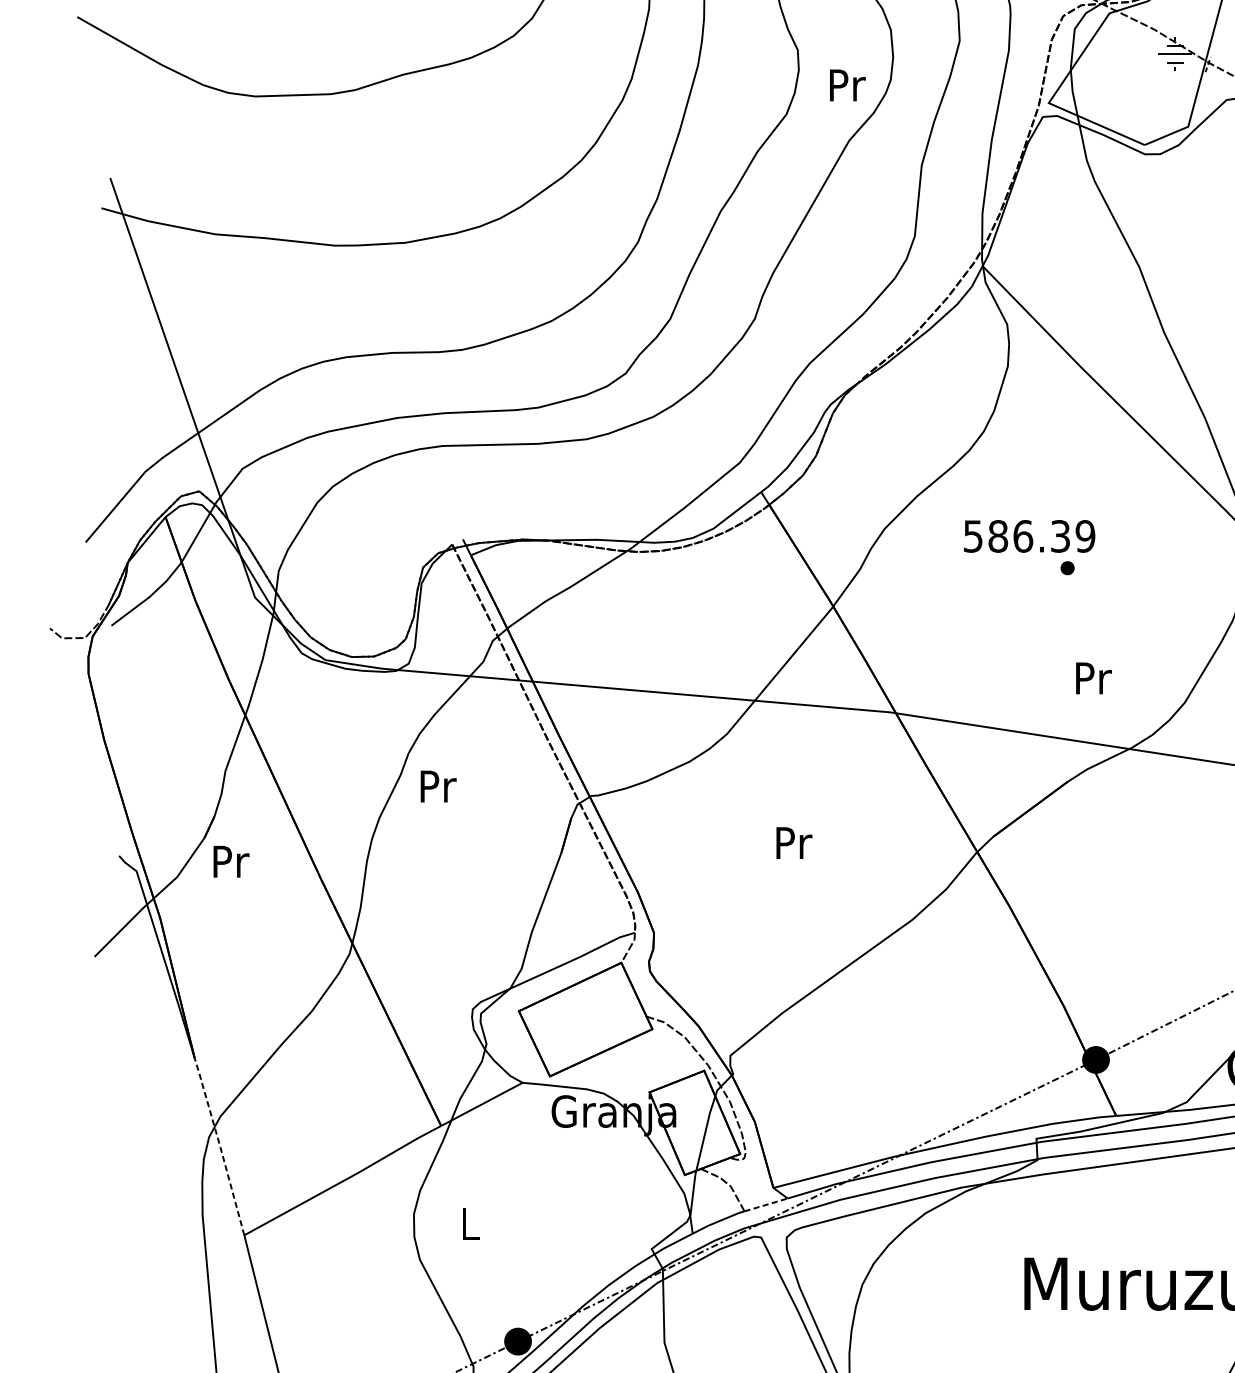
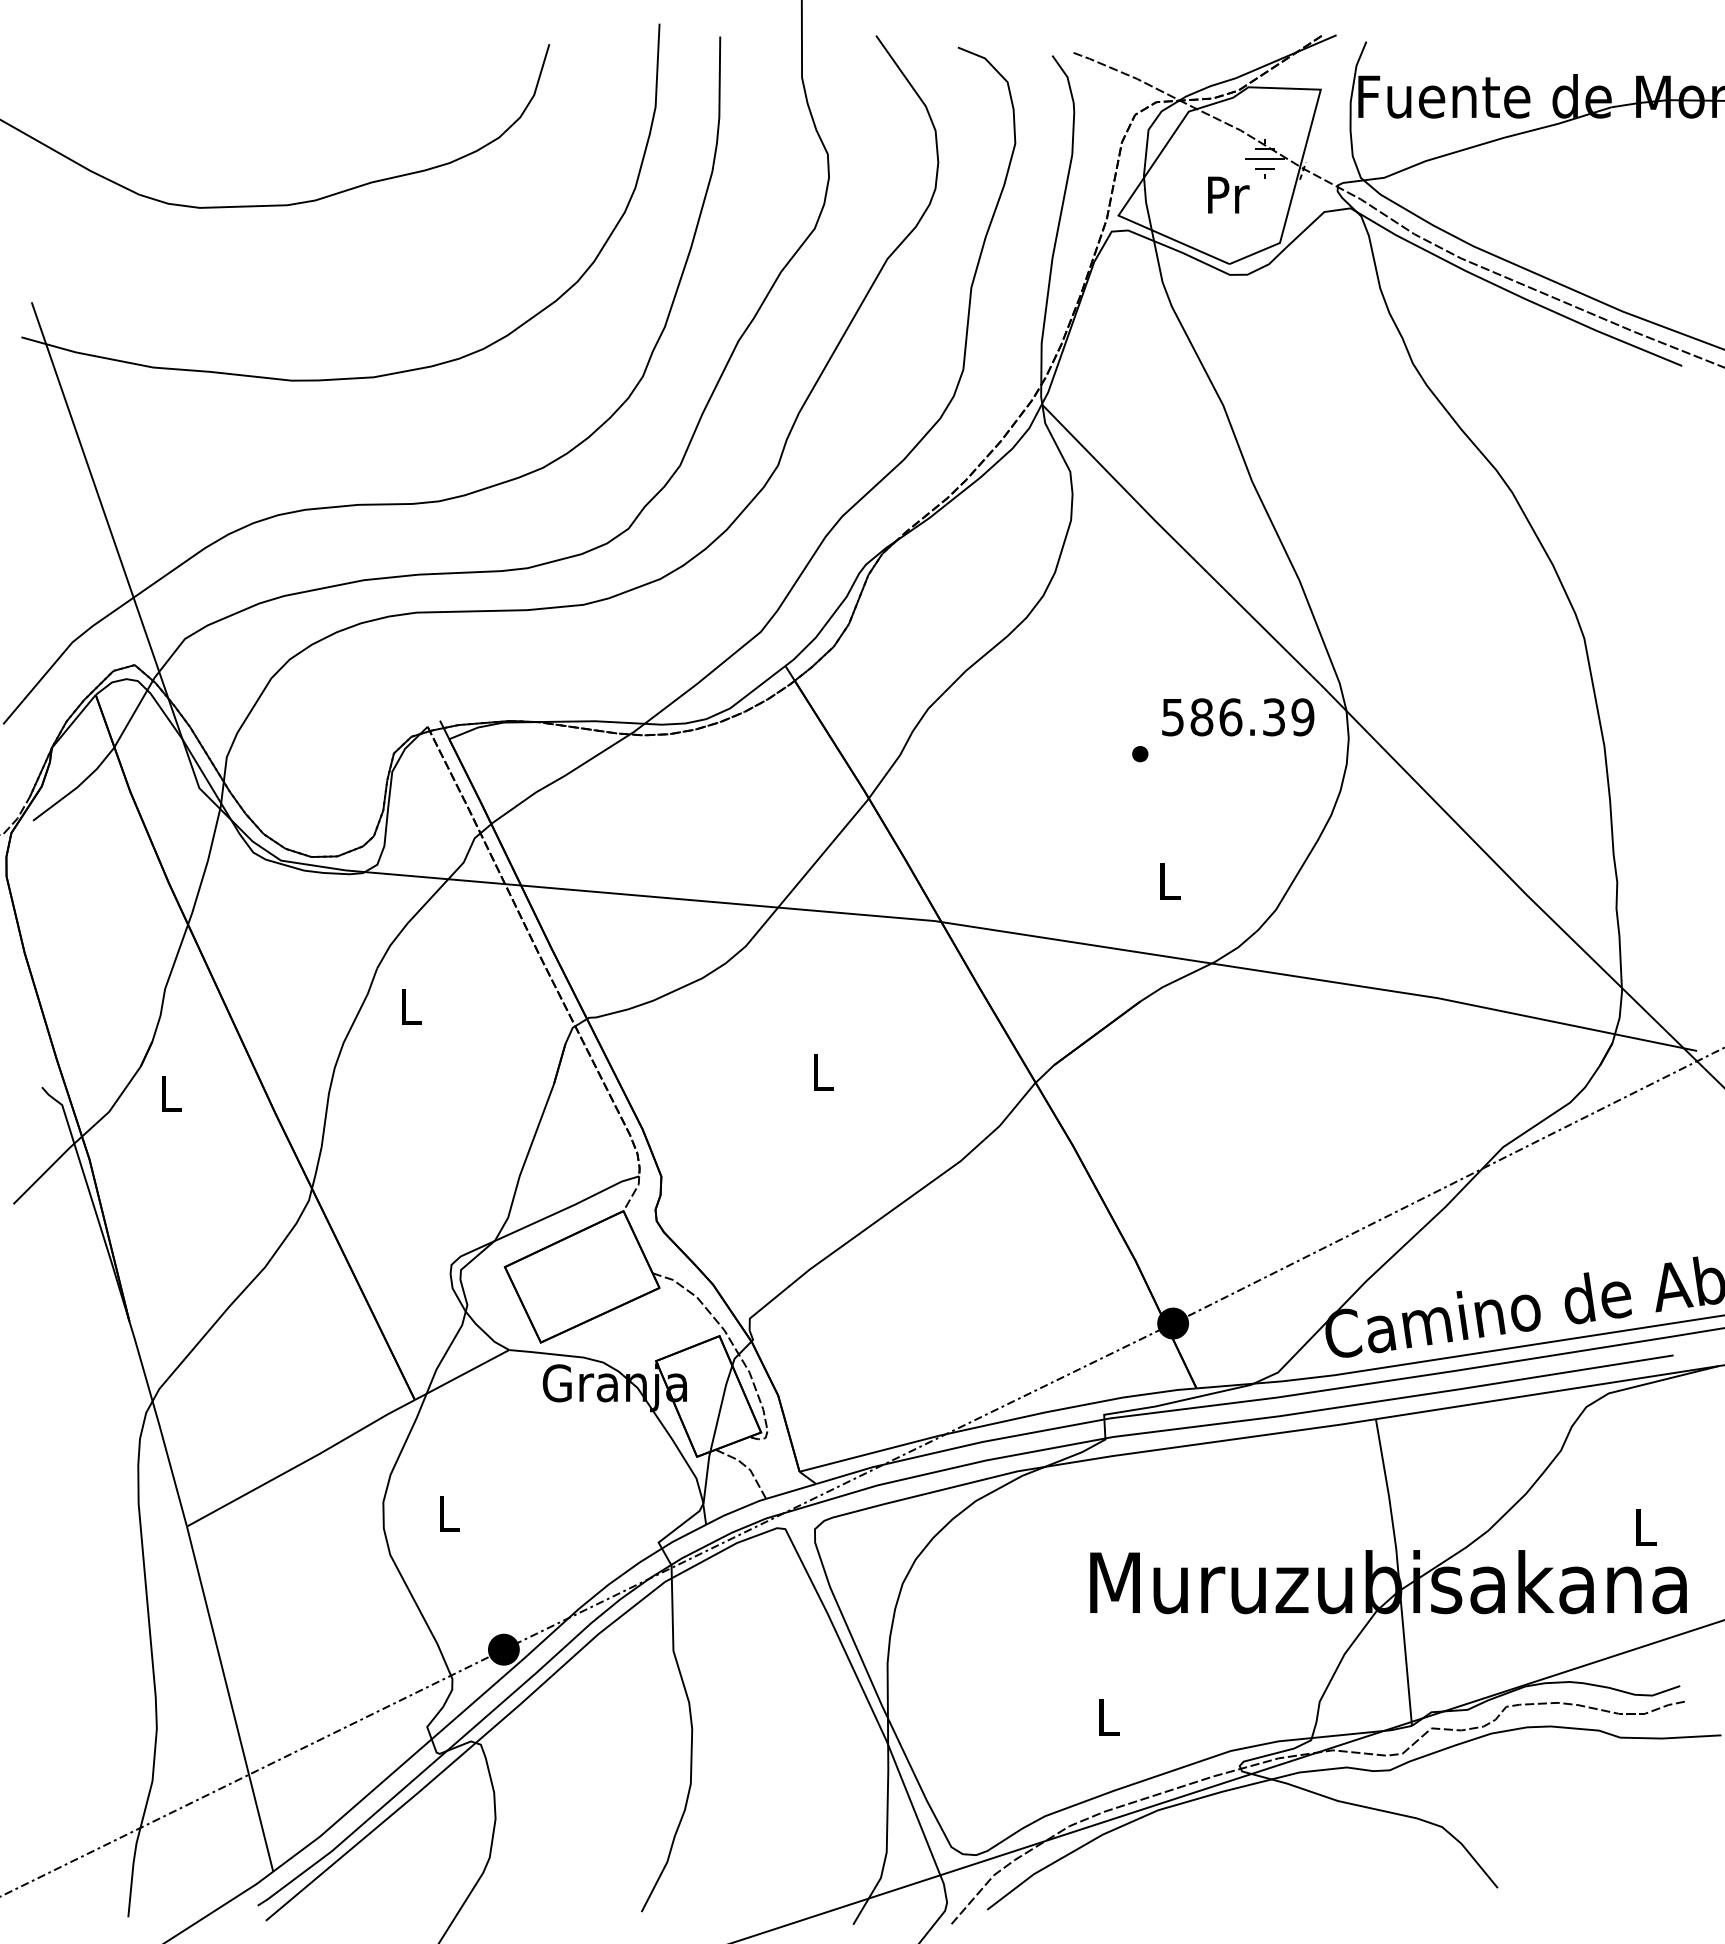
text: (847, 84) -> (1228, 194), moved
text: (1029, 536) -> (1238, 717), moved
text: (1093, 678) -> (1170, 881), Pr -> L
text: (438, 786) -> (411, 1006), Pr -> L
text: (794, 843) -> (823, 1072), Pr -> L
text: (230, 861) -> (171, 1093), Pr -> L
line: (219, 1146) -> (158, 1423), dashed -> solid
line: (766, 1204) -> (791, 1491), dashed -> solid

